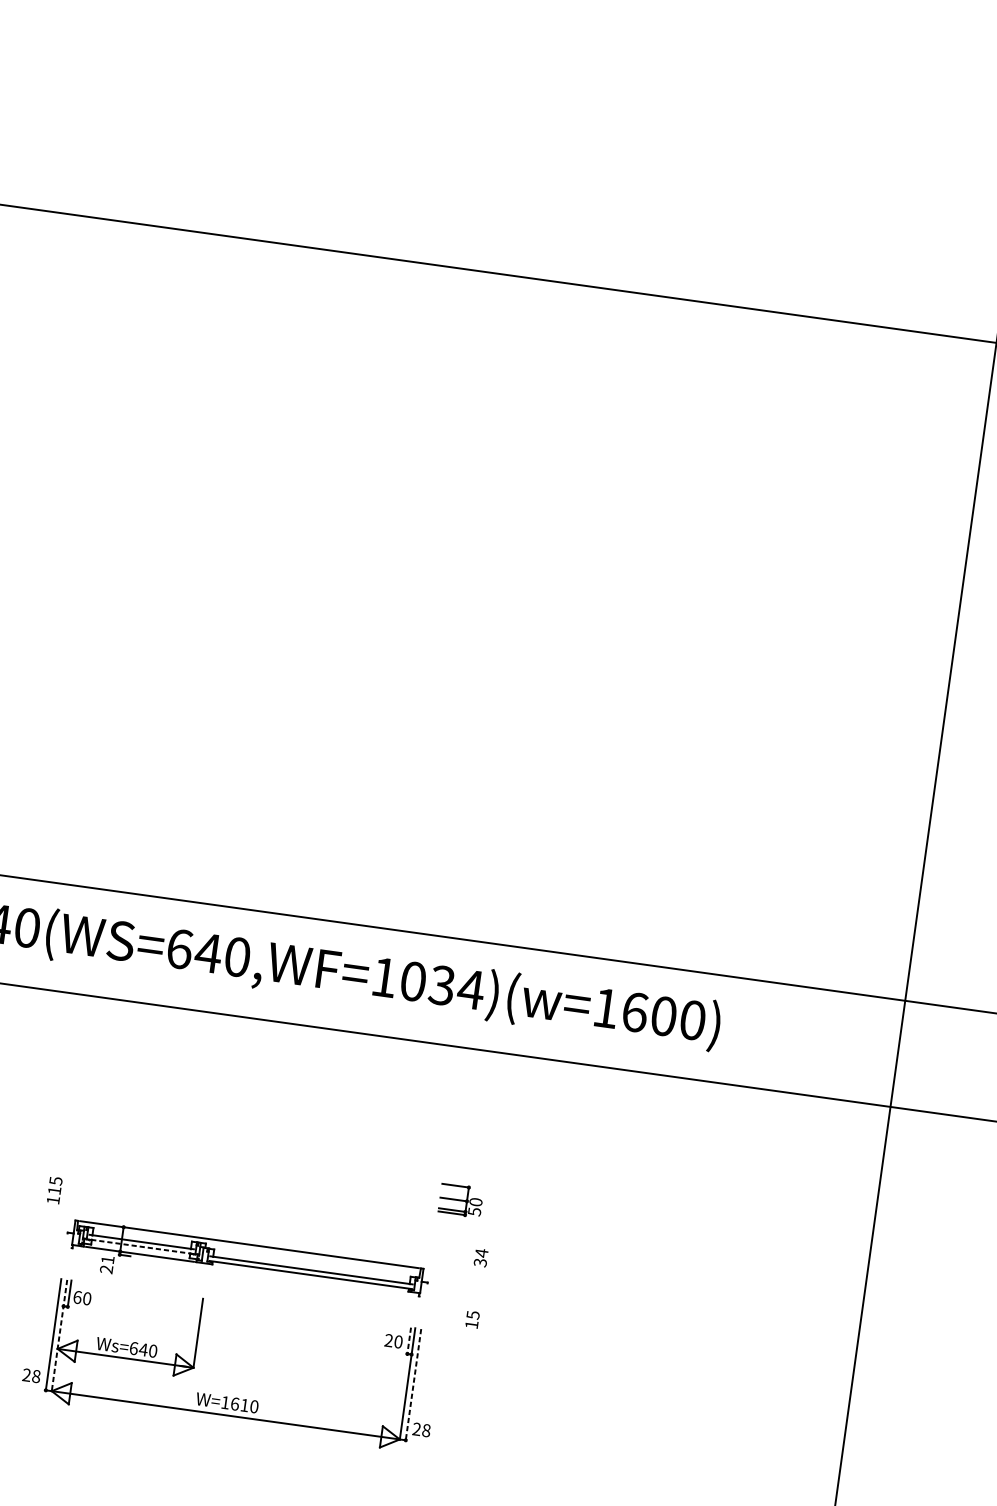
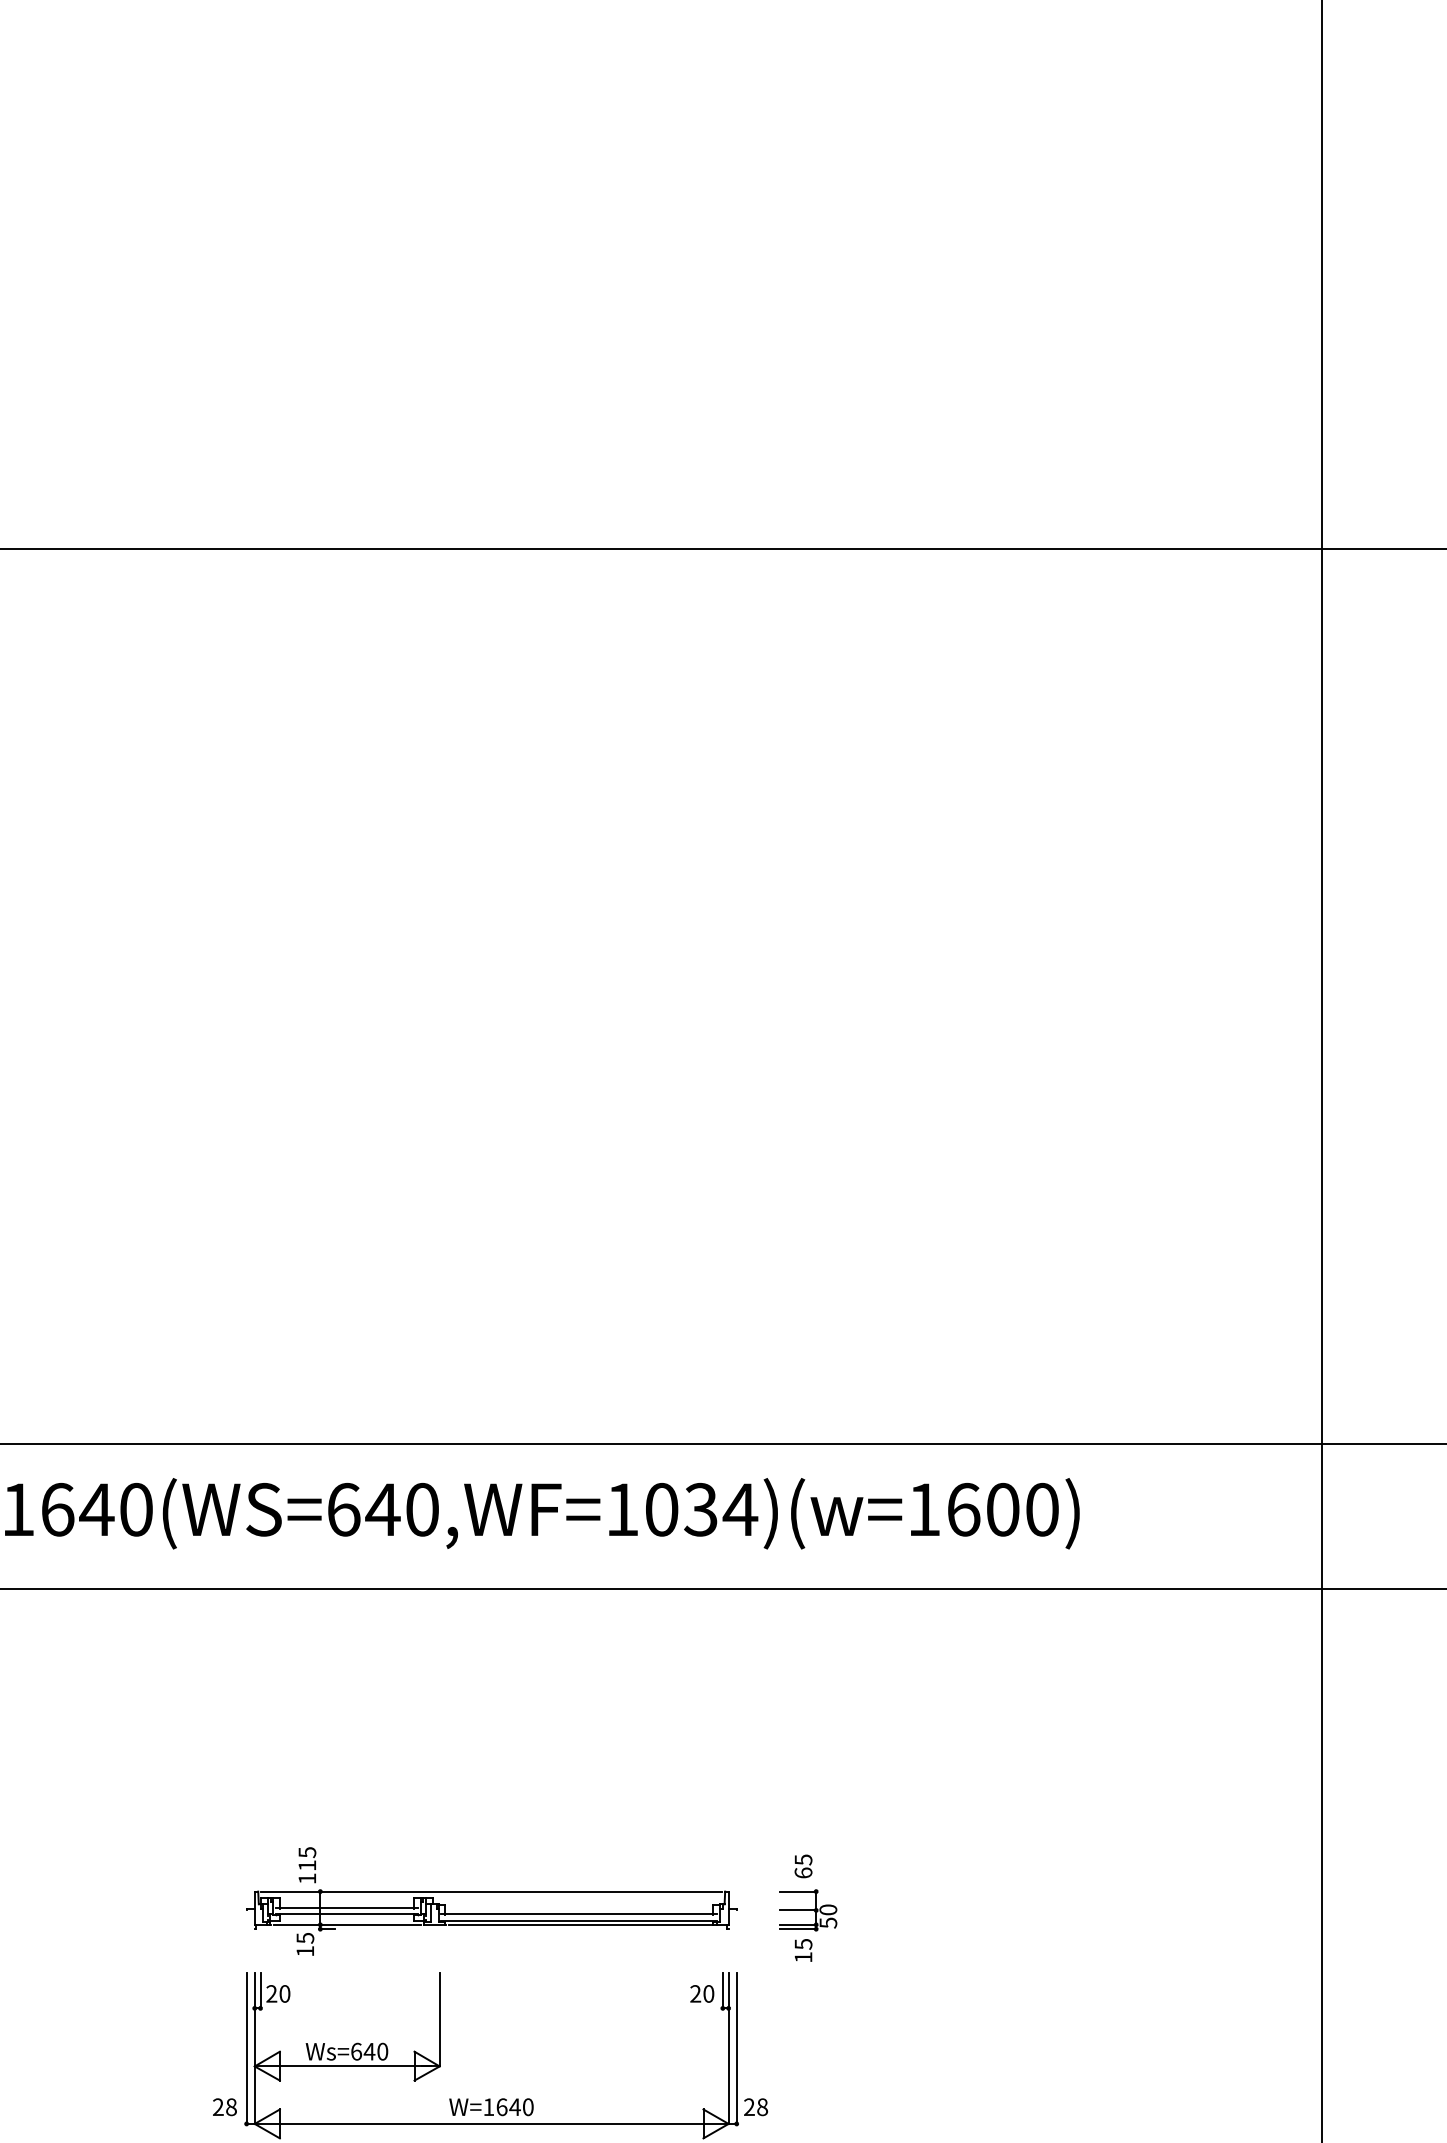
text: (54, 1190) -> (307, 1865), moved
part: (461, 1200) -> (808, 1910), moved
line: (140, 1246) -> (346, 1914), dashed -> solid
text: (481, 1258) -> (803, 1866), 34 -> 65
text: (107, 1264) -> (305, 1944), 21 -> 15
line: (309, 1277) -> (578, 1924), added
text: (77, 1297) -> (271, 1993), 60 -> 20
line: (59, 1335) -> (254, 2048), dashed -> solid
line: (408, 1340) -> (722, 1990), dashed -> solid
line: (413, 1384) -> (736, 2048), dashed -> solid
text: (244, 1404) -> (514, 2106), W=1610 -> W=1640

